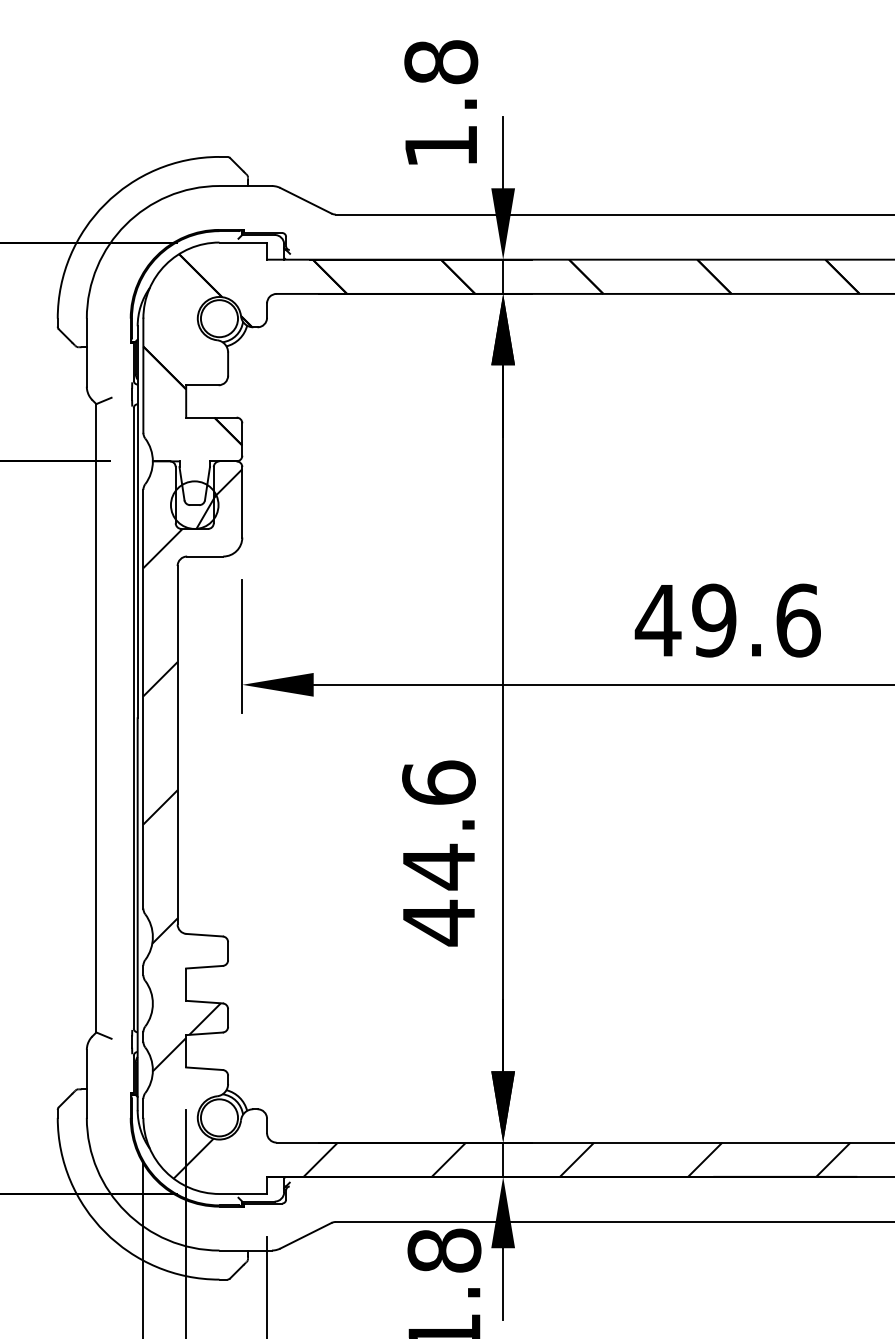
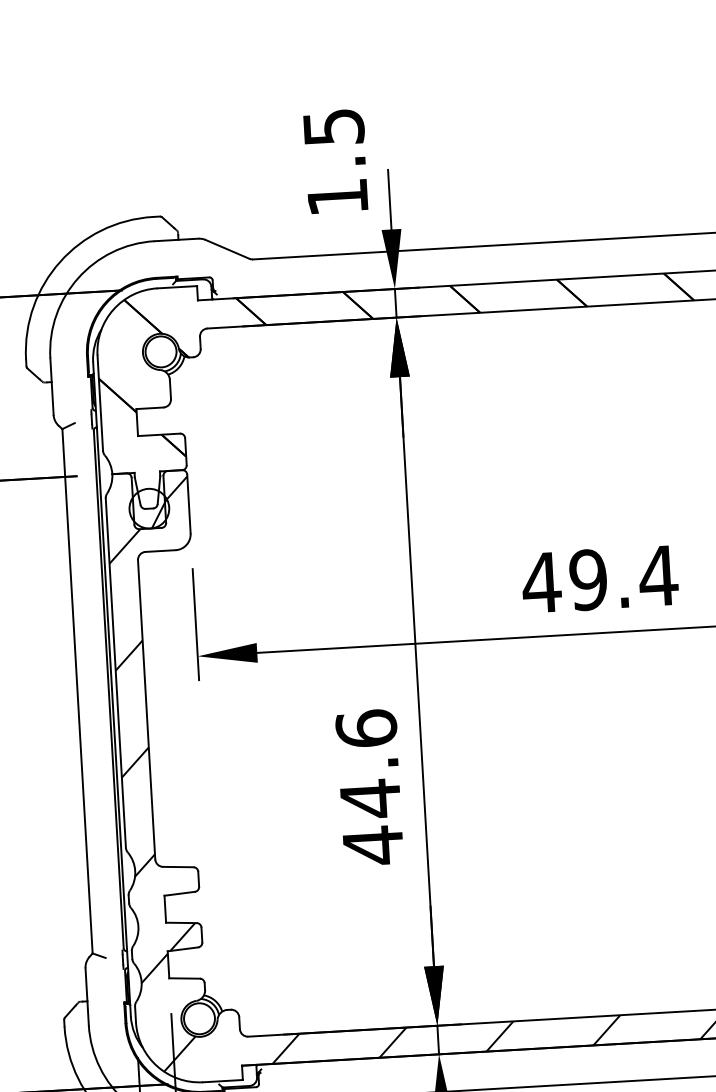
text: (441, 62) -> (333, 127), 1.8 -> 1.5
text: (797, 620) -> (657, 575), 49.6 -> 49.4

